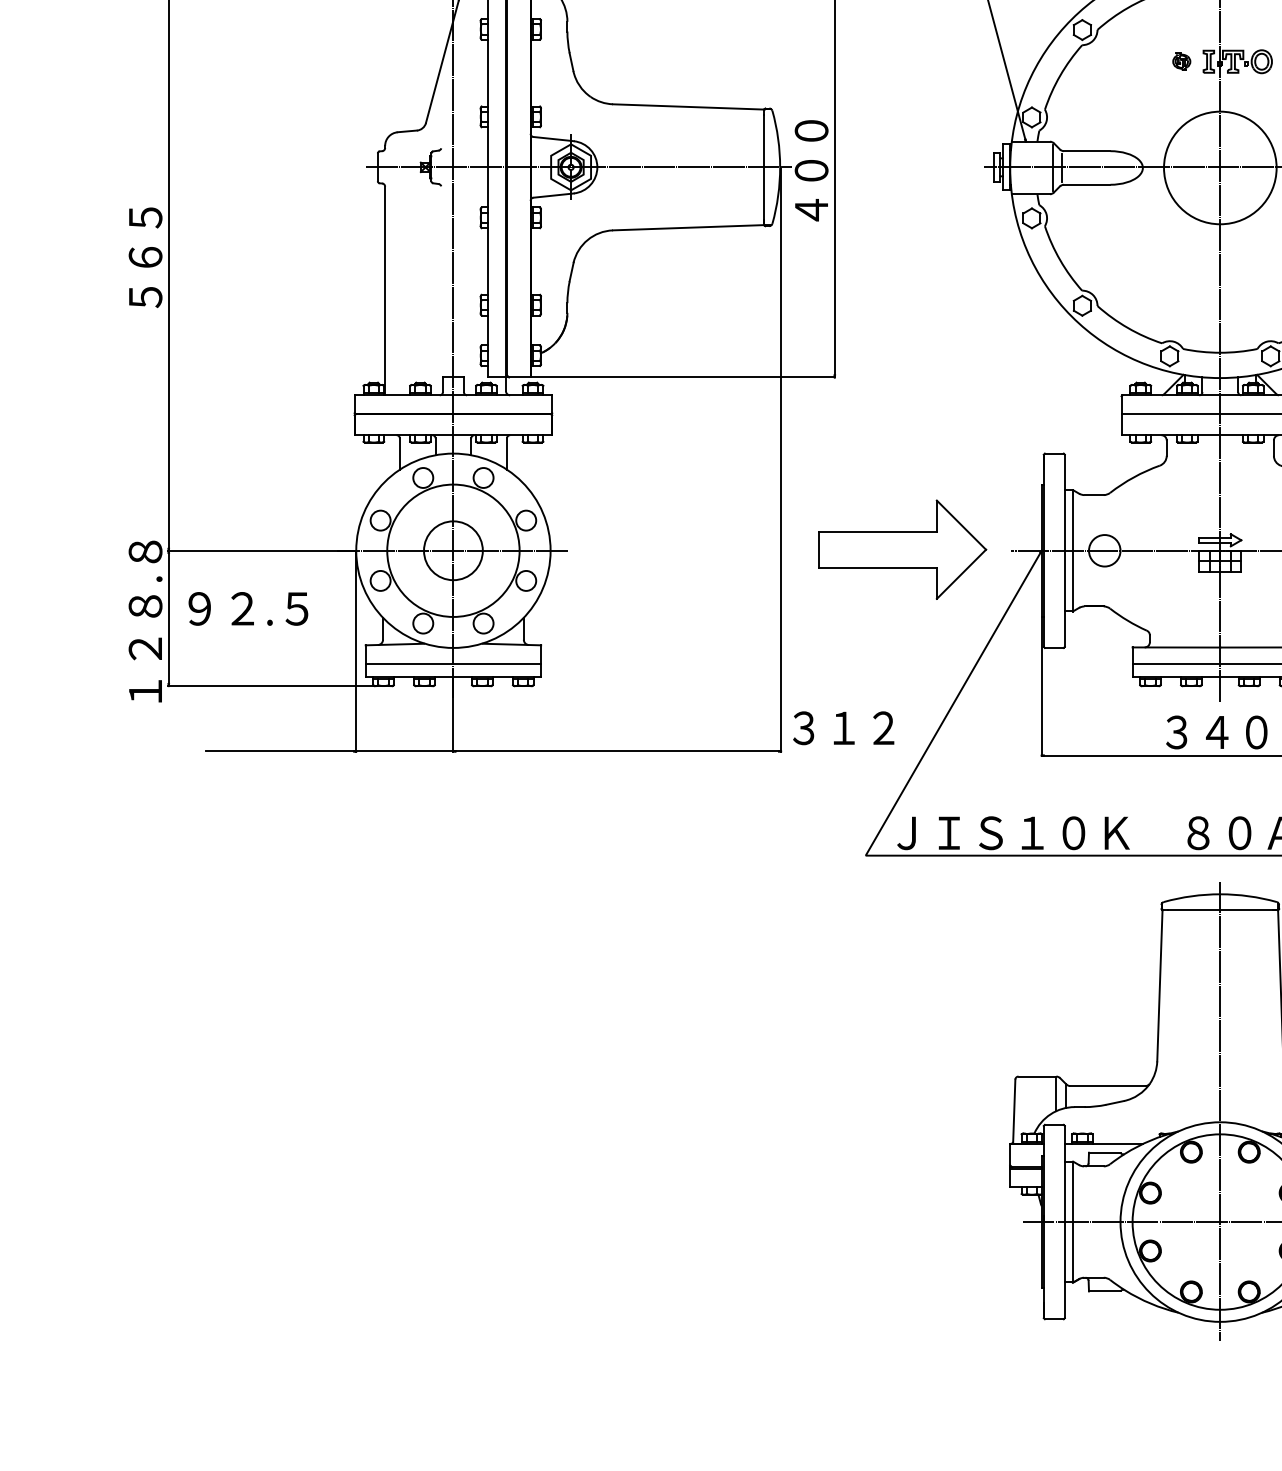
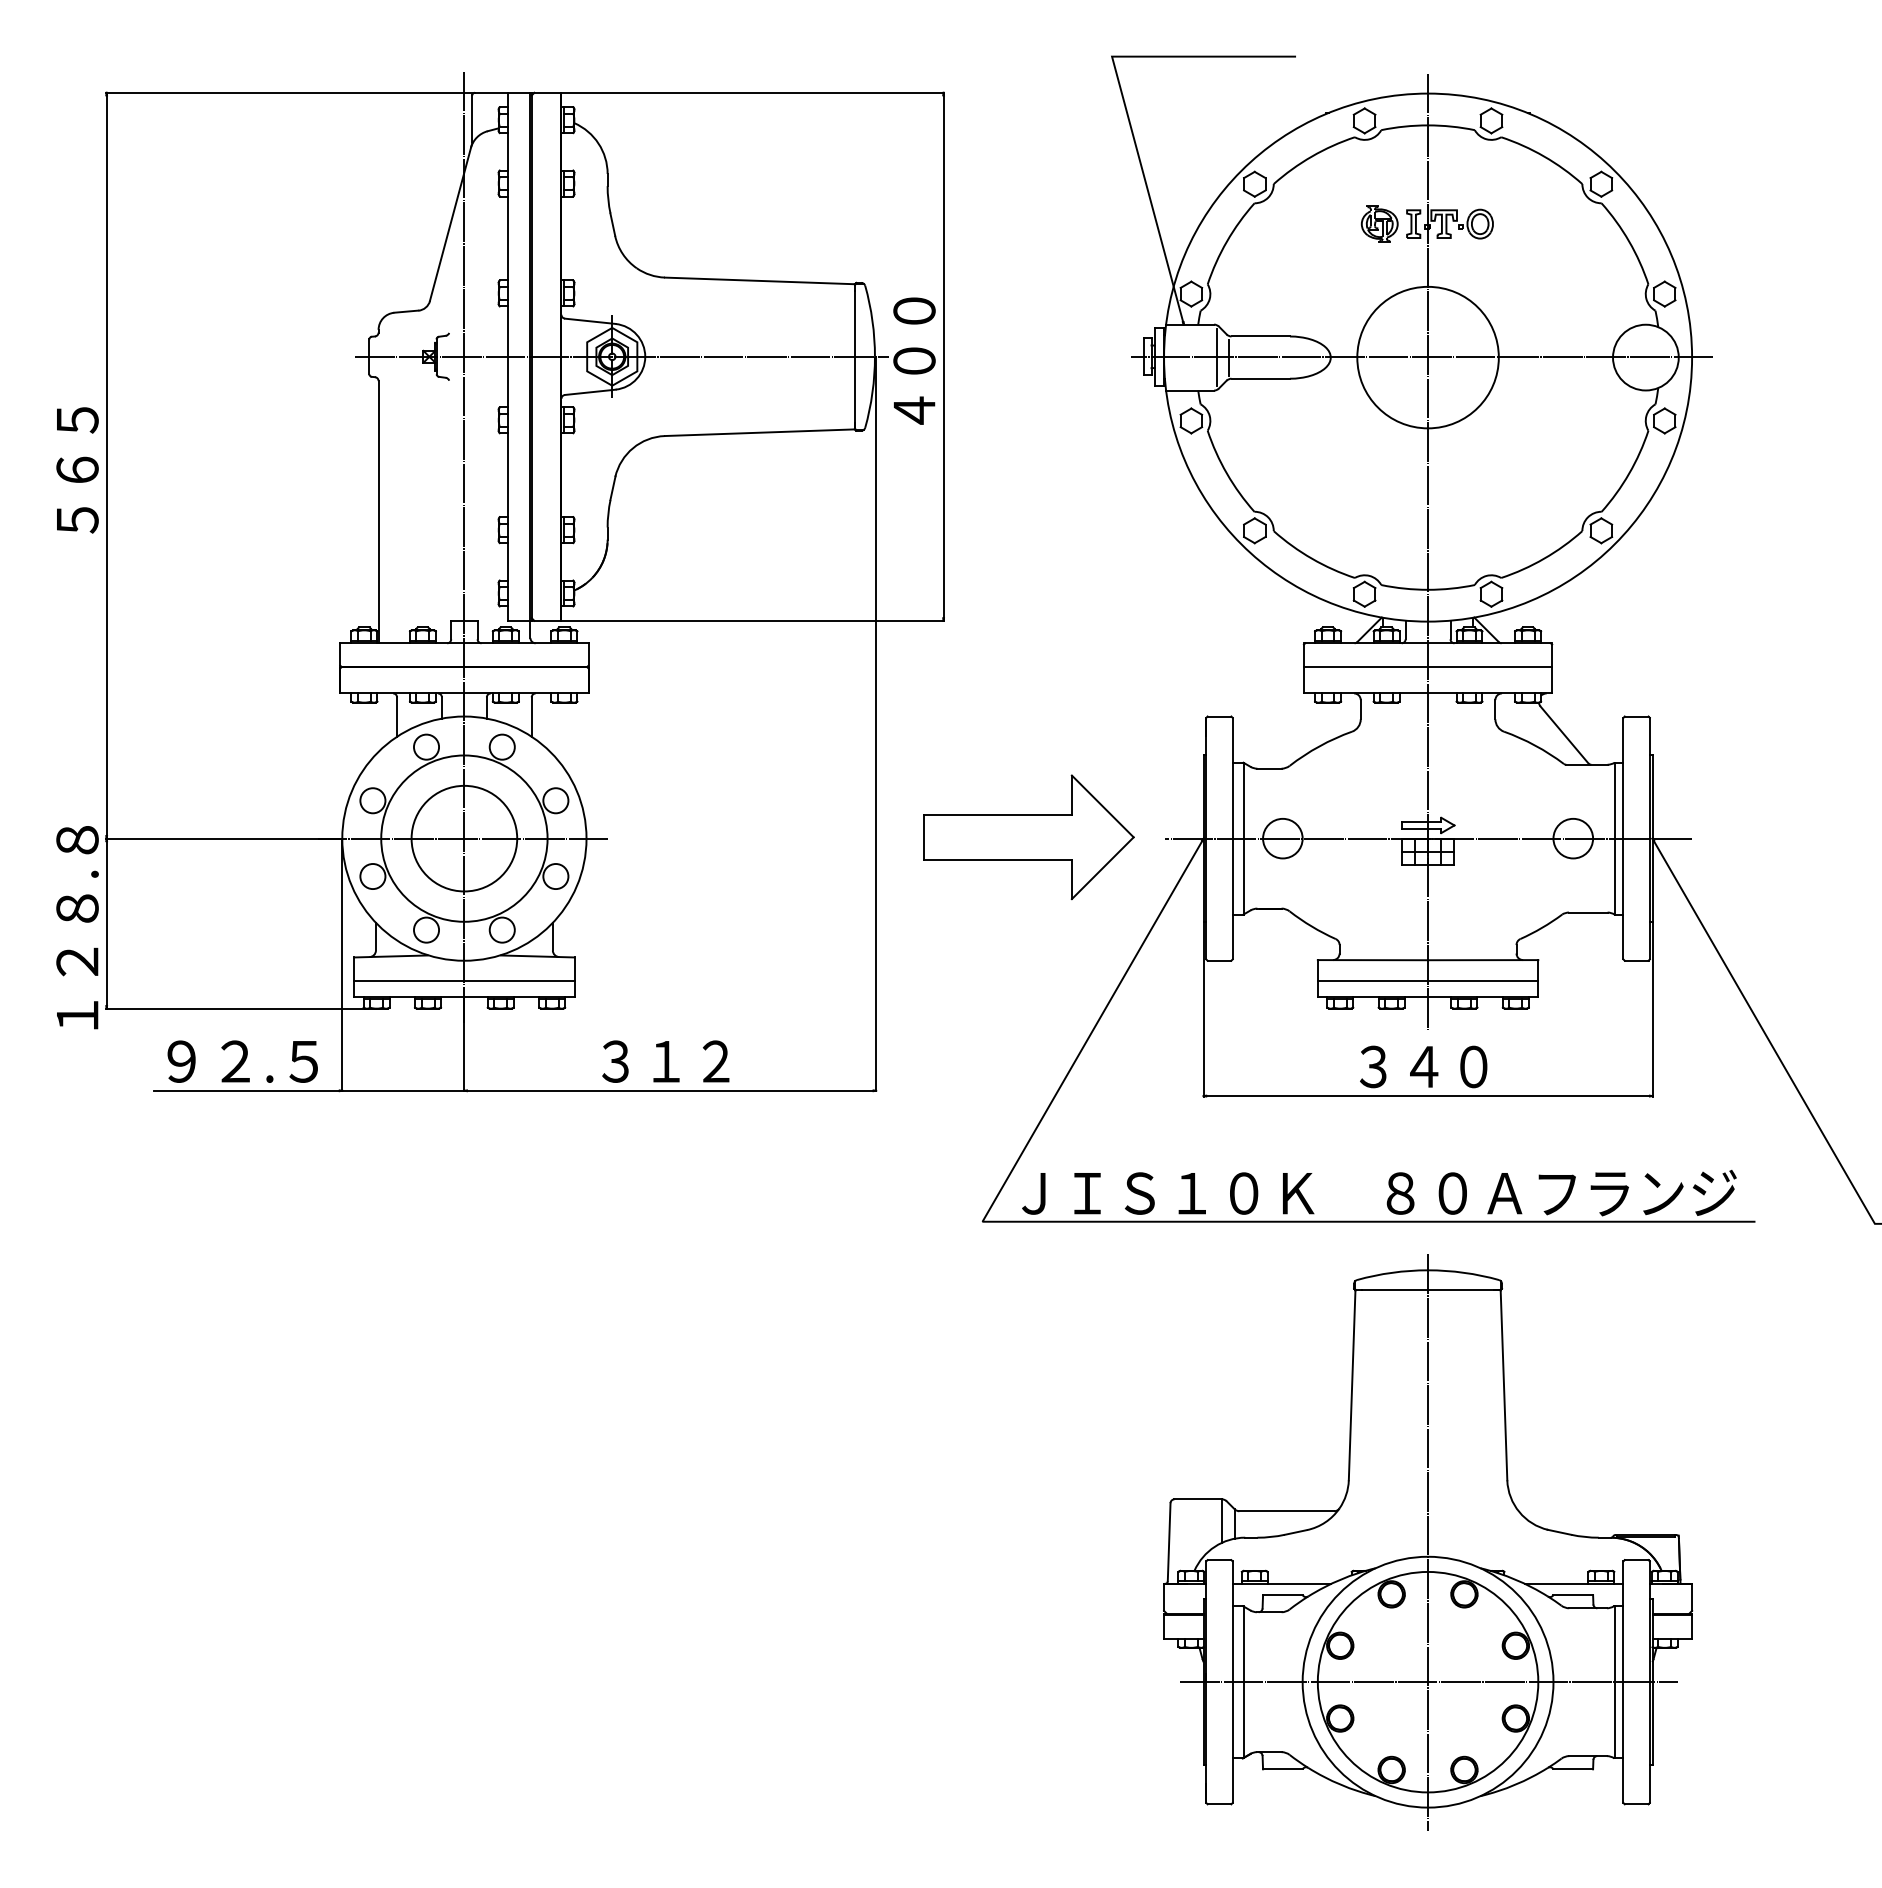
part: (1181, 61) -> (1379, 223), size x1.67
circle: (453, 550) -> (464, 838), size x1.43
text: (248, 608) -> (242, 1061), moved
text: (843, 728) -> (665, 1061), moved

